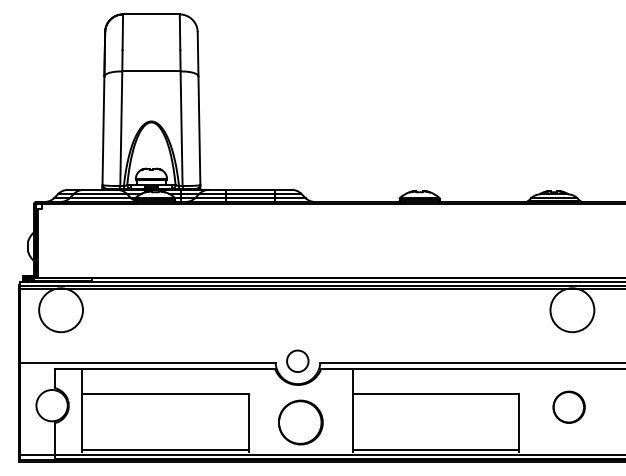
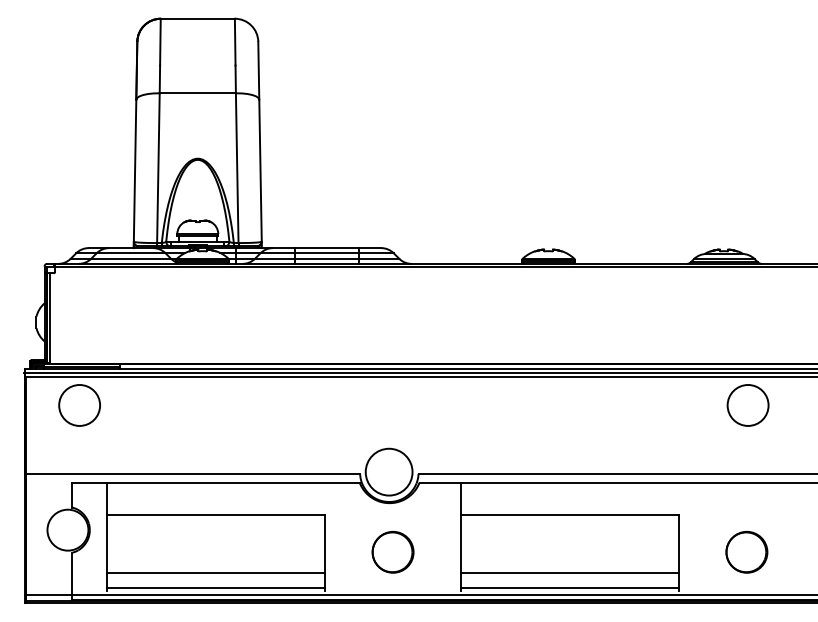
circle: (60, 310) -> (79, 405), size x0.71
circle: (571, 310) -> (747, 405), size x0.71
circle: (297, 360) -> (388, 471), size x1.67
part: (568, 407) -> (746, 552), moved
part: (300, 422) -> (392, 552), size x0.71
line: (165, 438) -> (216, 572), added
line: (435, 438) -> (569, 572), added

